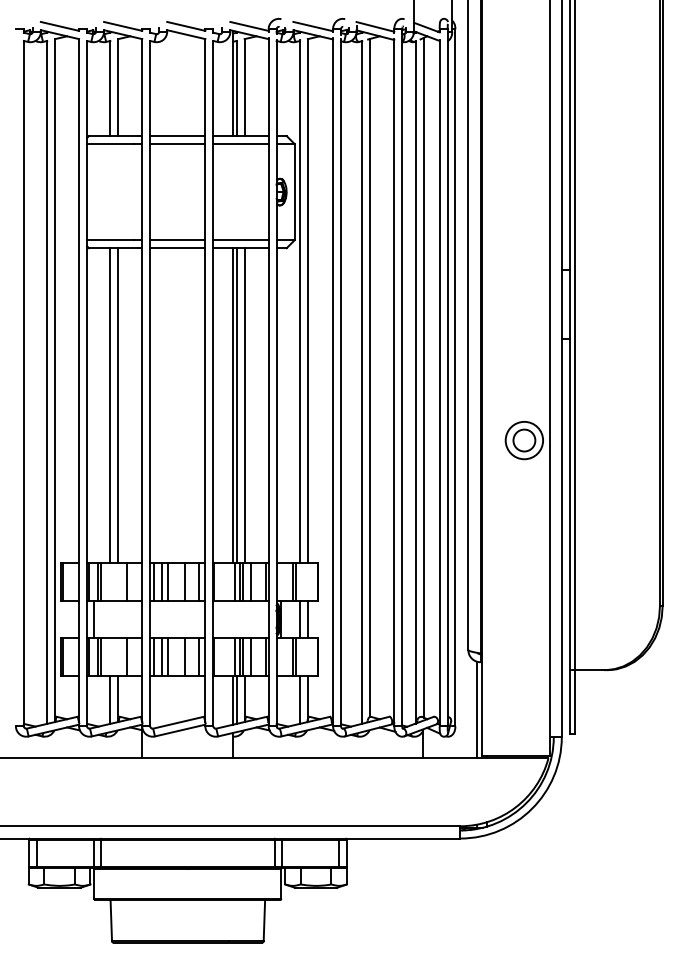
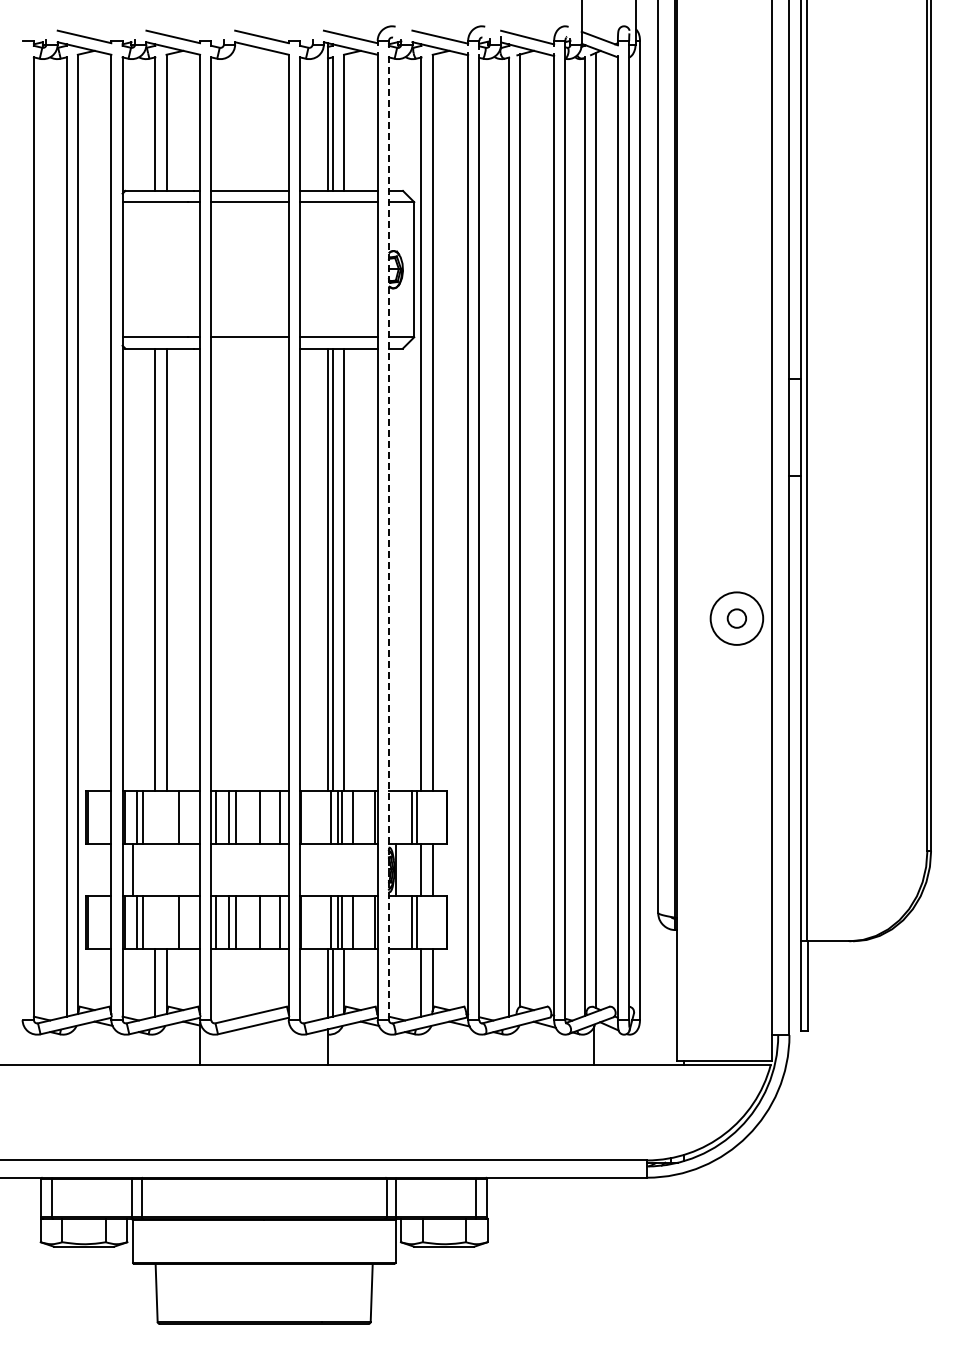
line: (177, 248) -> (249, 348), removed
line: (276, 383) -> (388, 538), solid -> dashed
circle: (524, 440) -> (736, 618), size x0.6
line: (477, 710) -> (670, 997), removed

